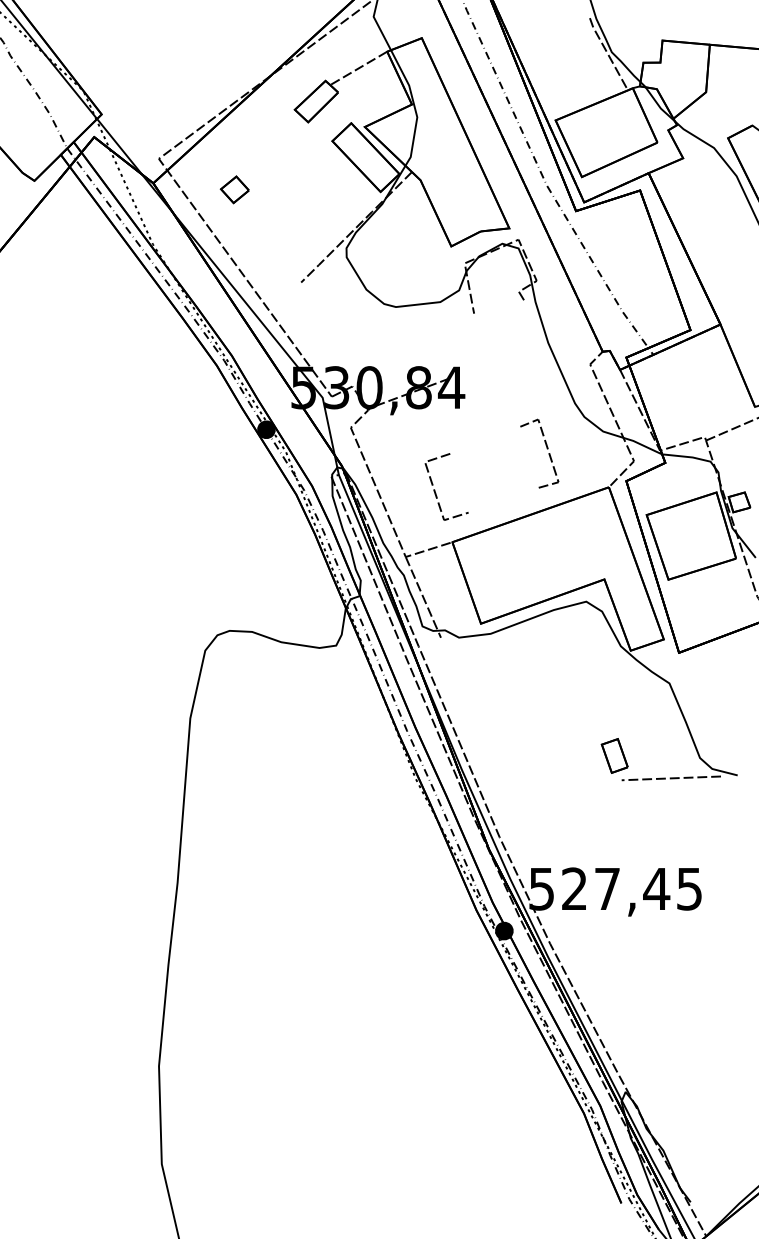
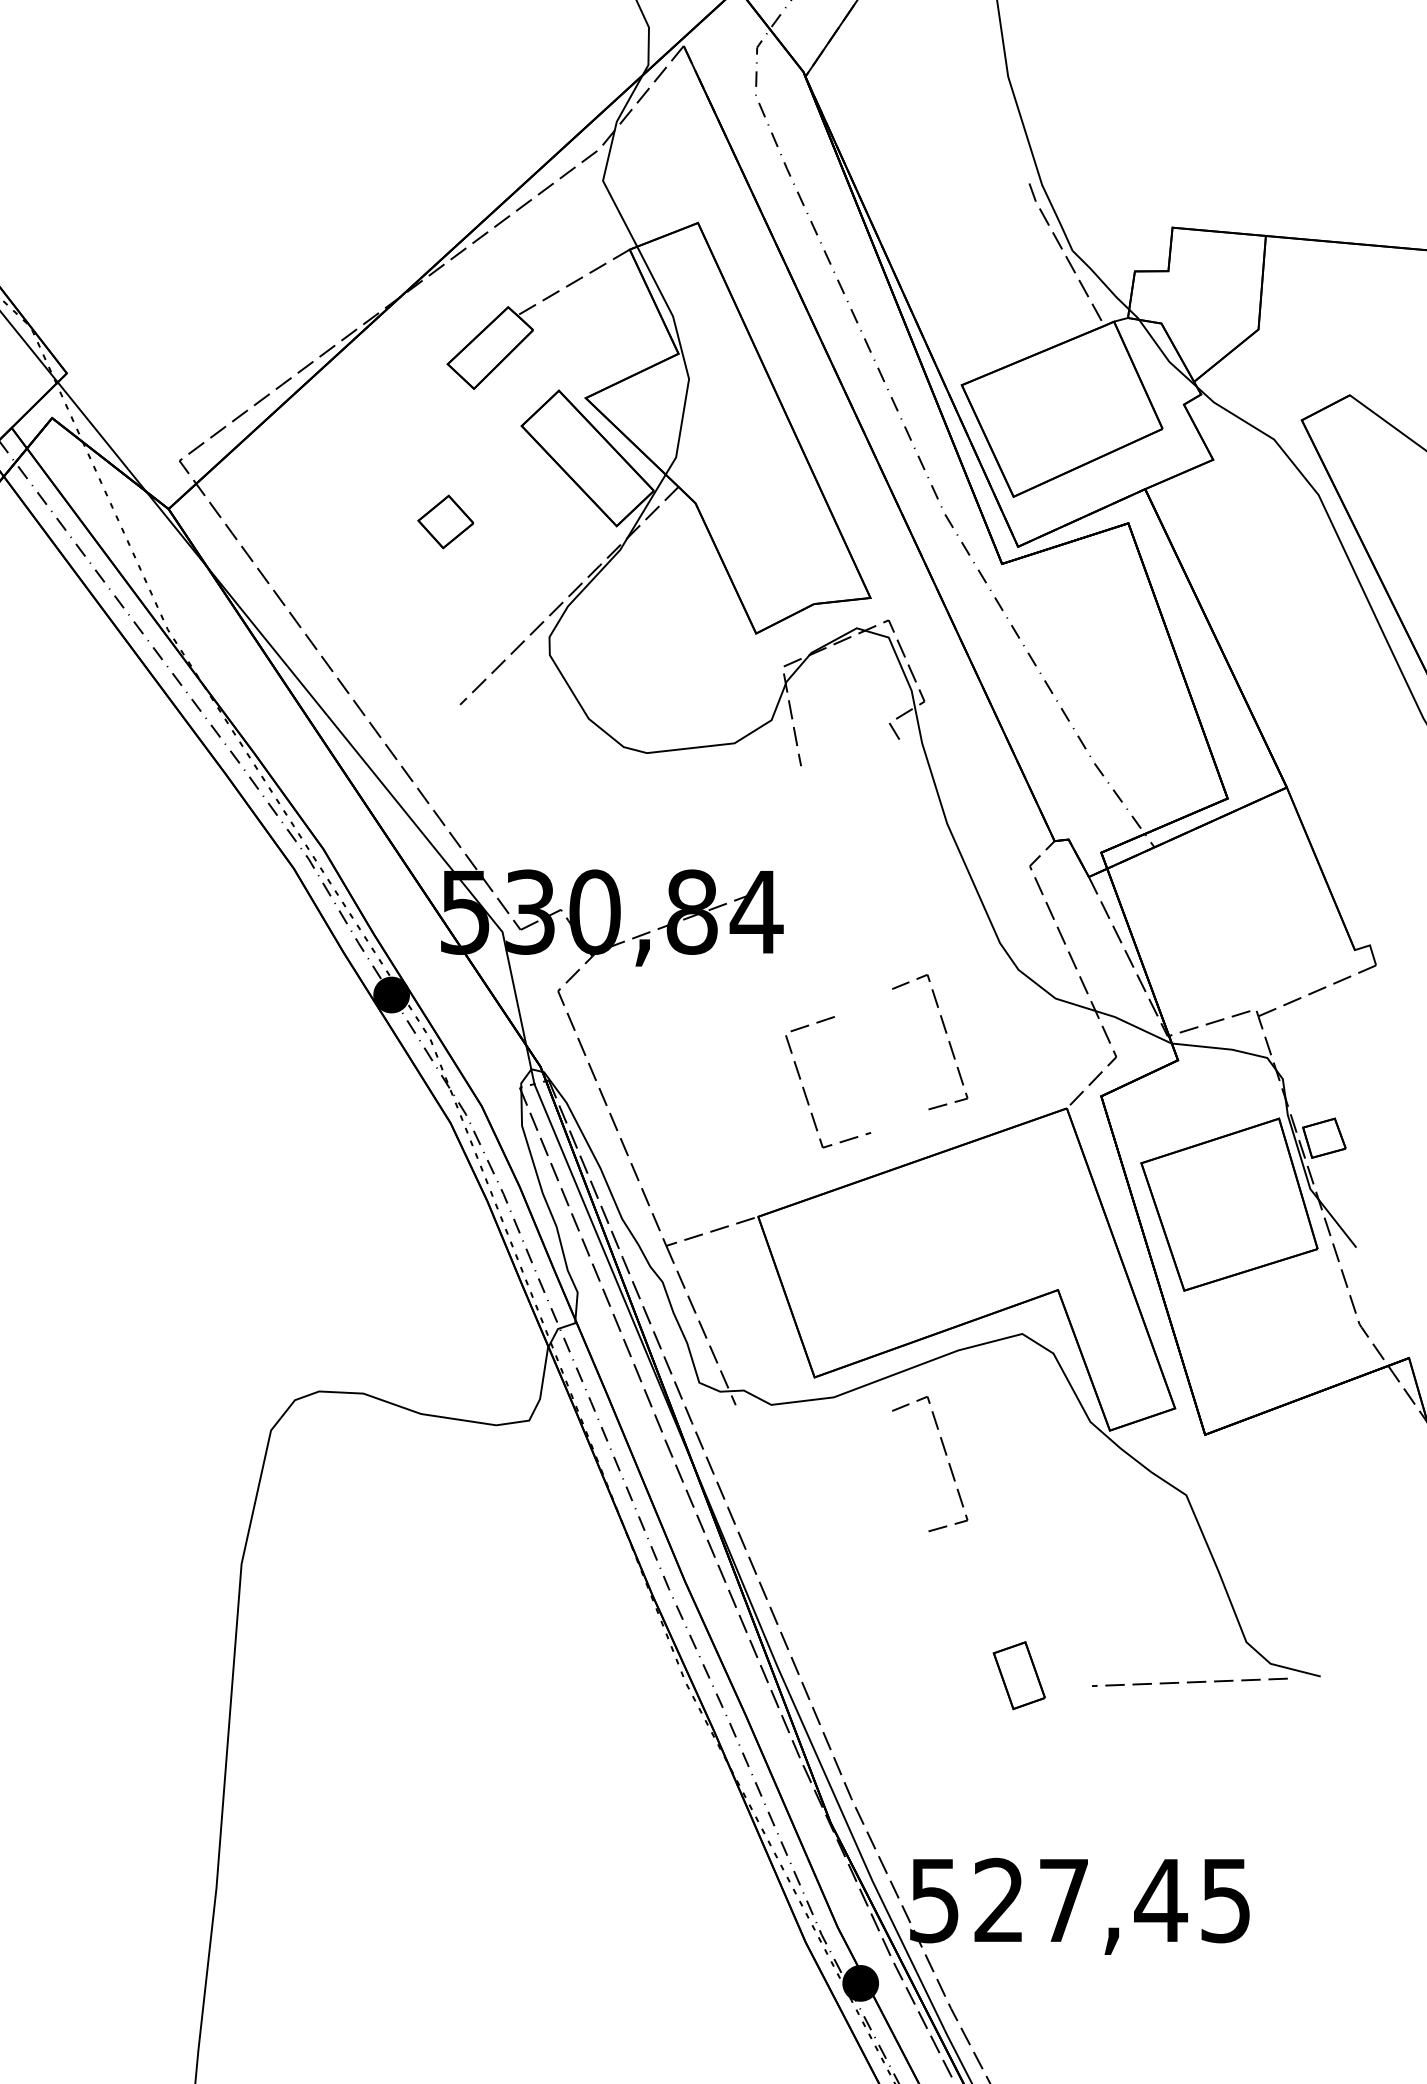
part: (234, 189) -> (444, 521), moved
line: (435, 490) -> (805, 1089), moved
line: (546, 662) -> (943, 1453), added
part: (614, 755) -> (1018, 1674), moved

